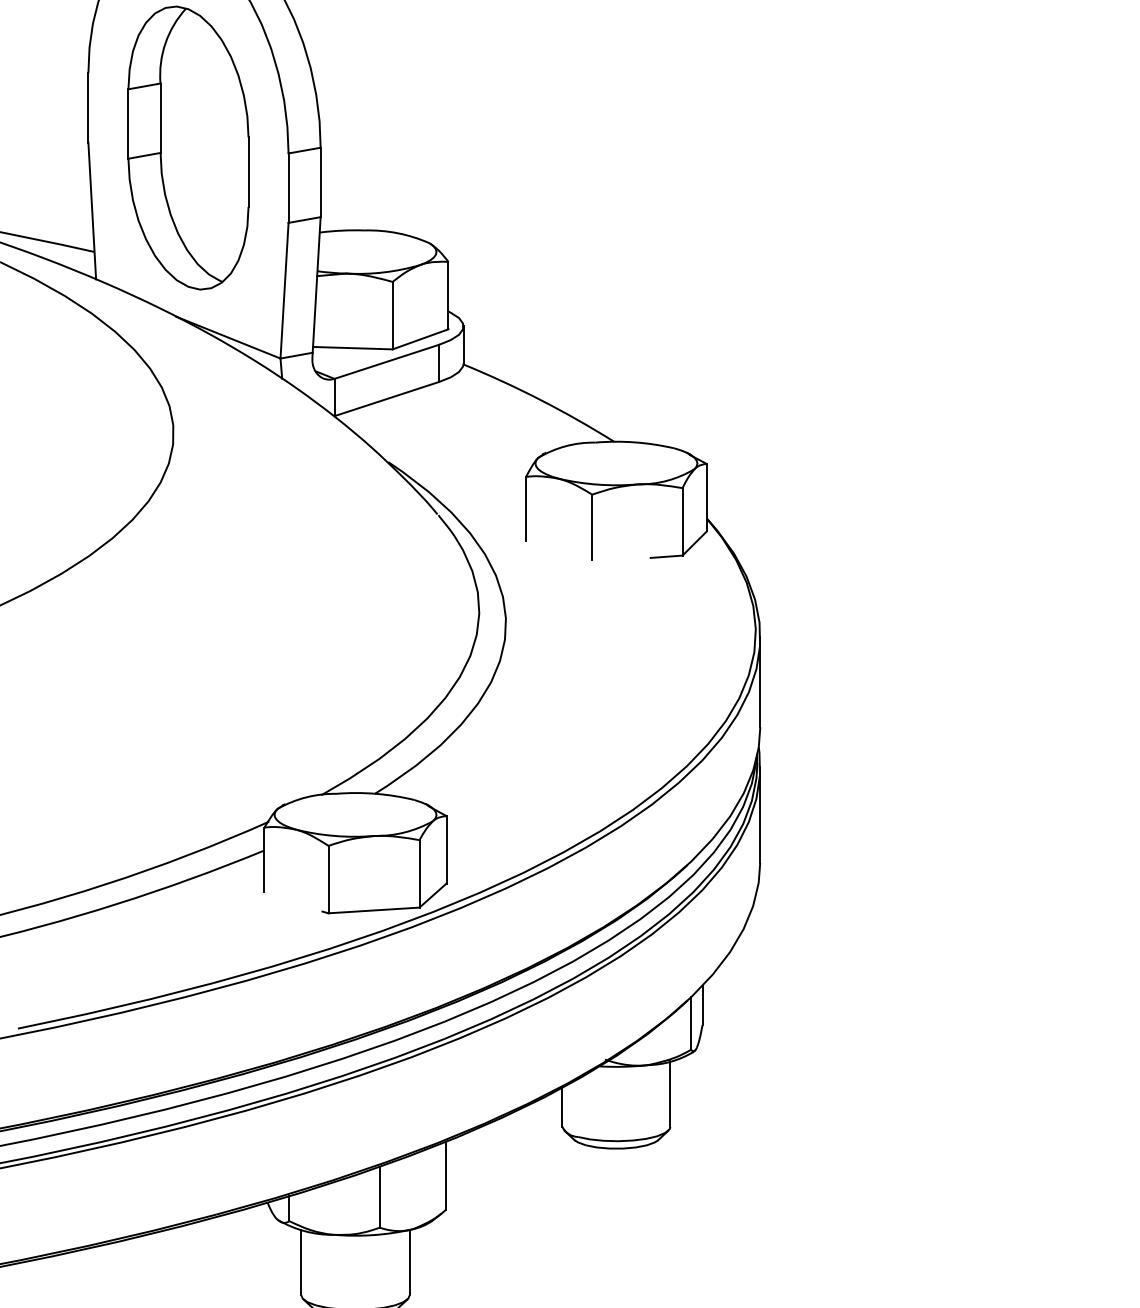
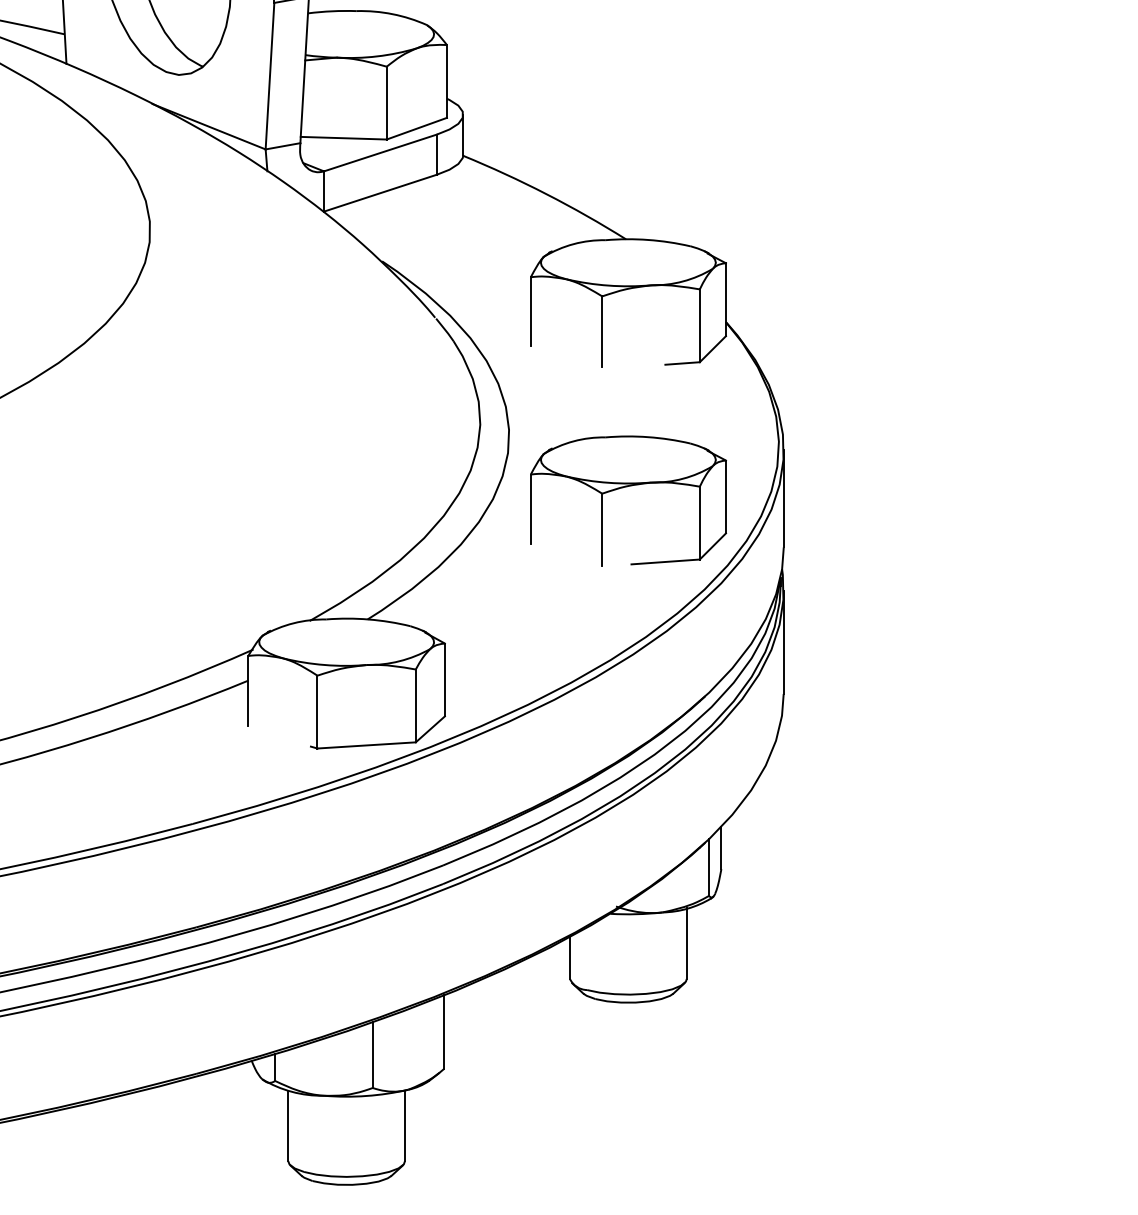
part: (616, 671) -> (628, 487), added

